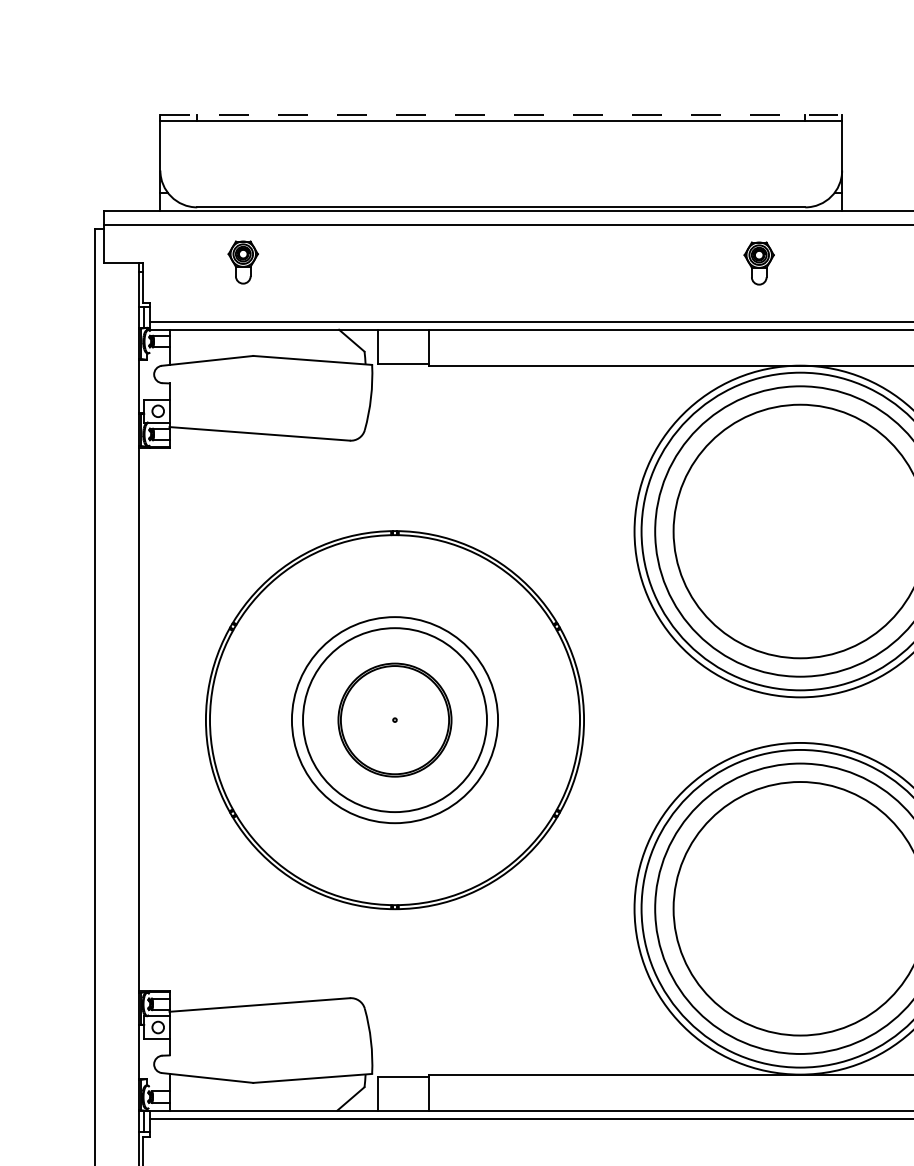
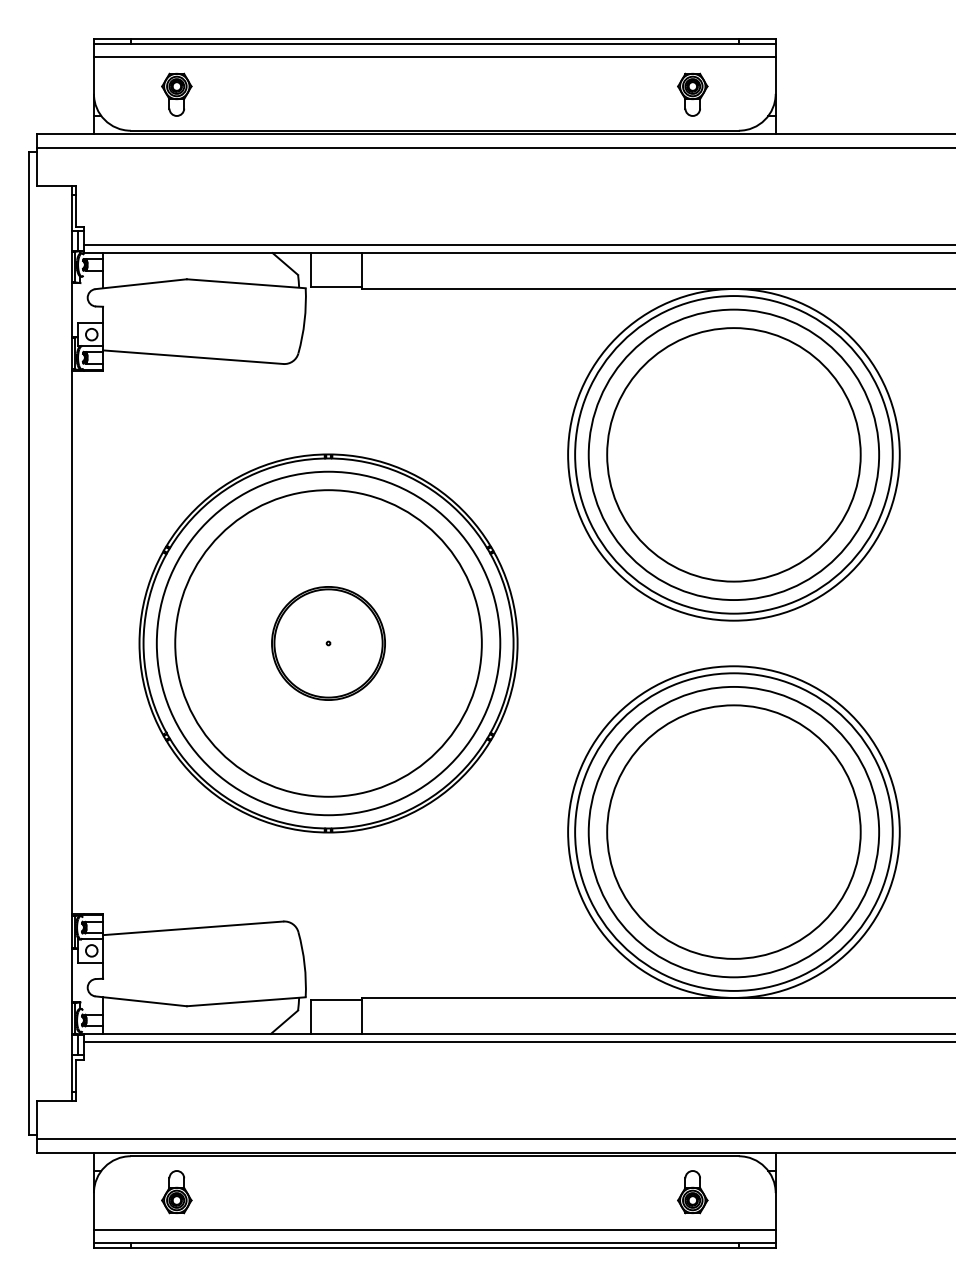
line: (500, 115) -> (434, 38), dashed -> solid
line: (500, 134) -> (434, 57), added
part: (242, 262) -> (176, 94), moved
part: (758, 263) -> (692, 94), moved
circle: (394, 720) -> (328, 643), size x1.67
circle: (394, 720) -> (328, 643), size x1.67

